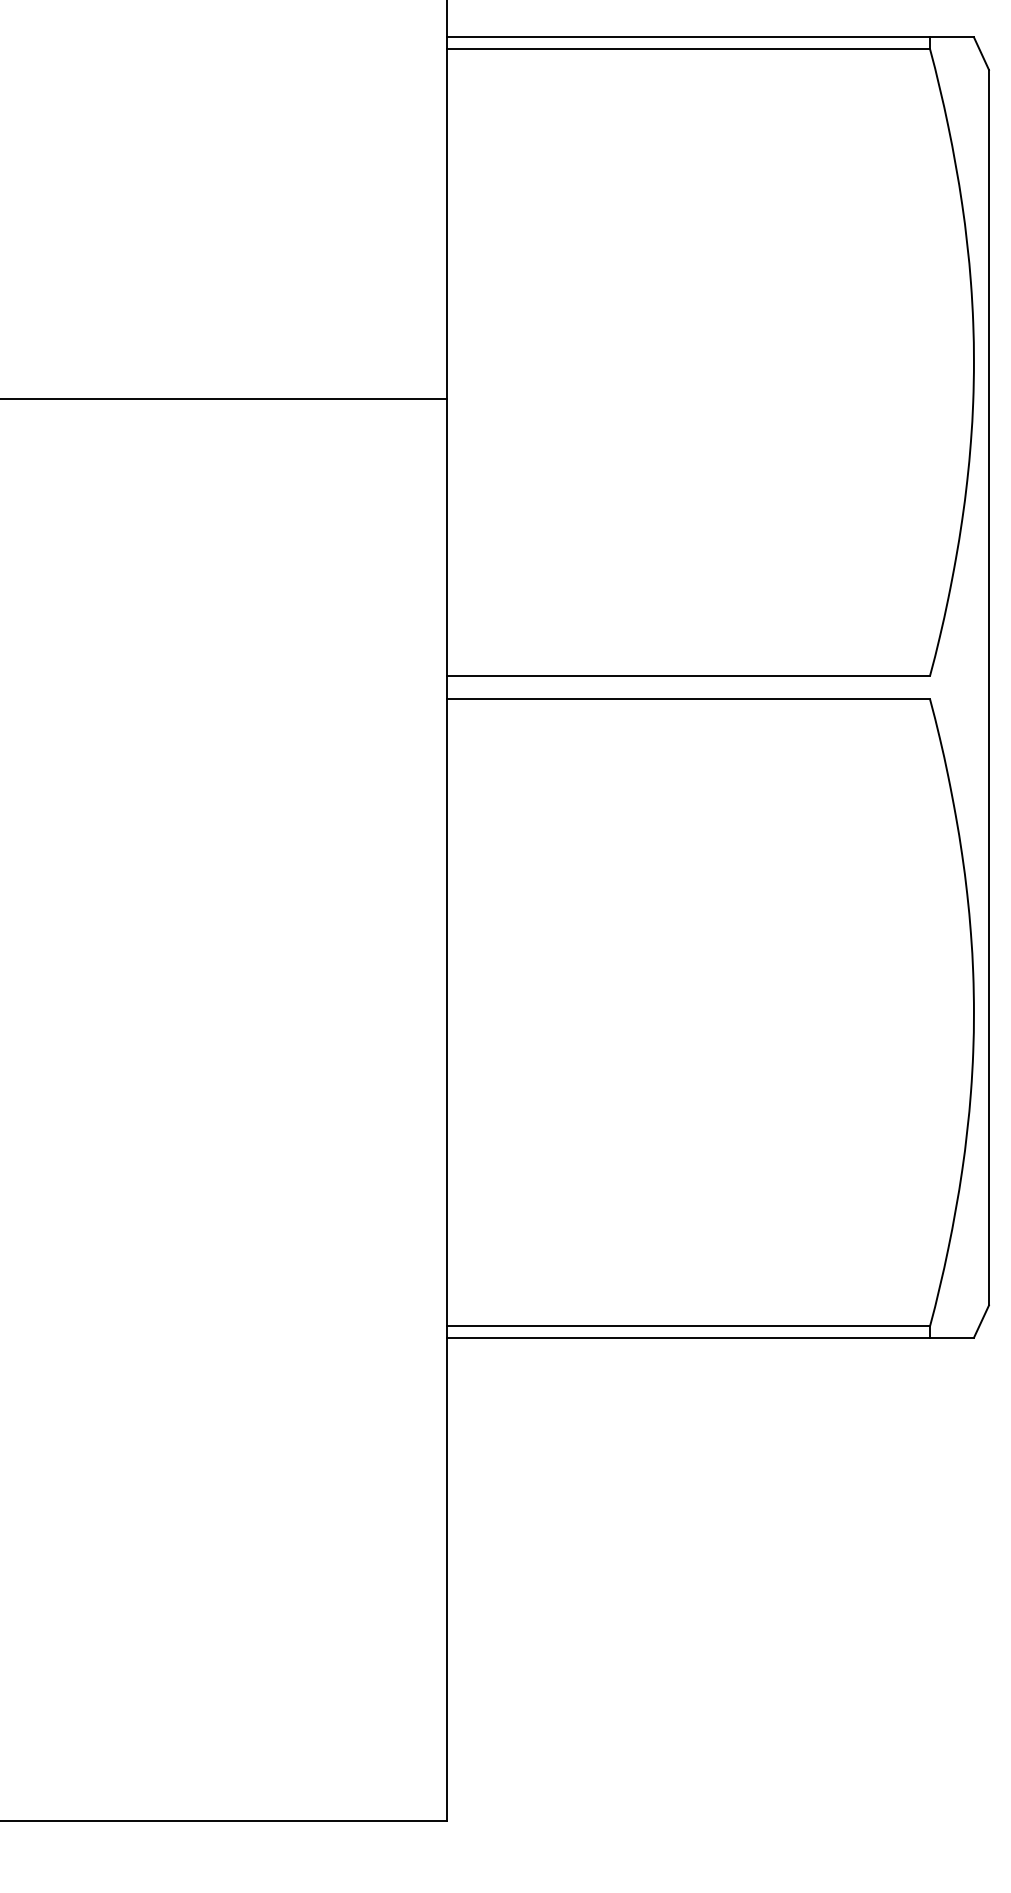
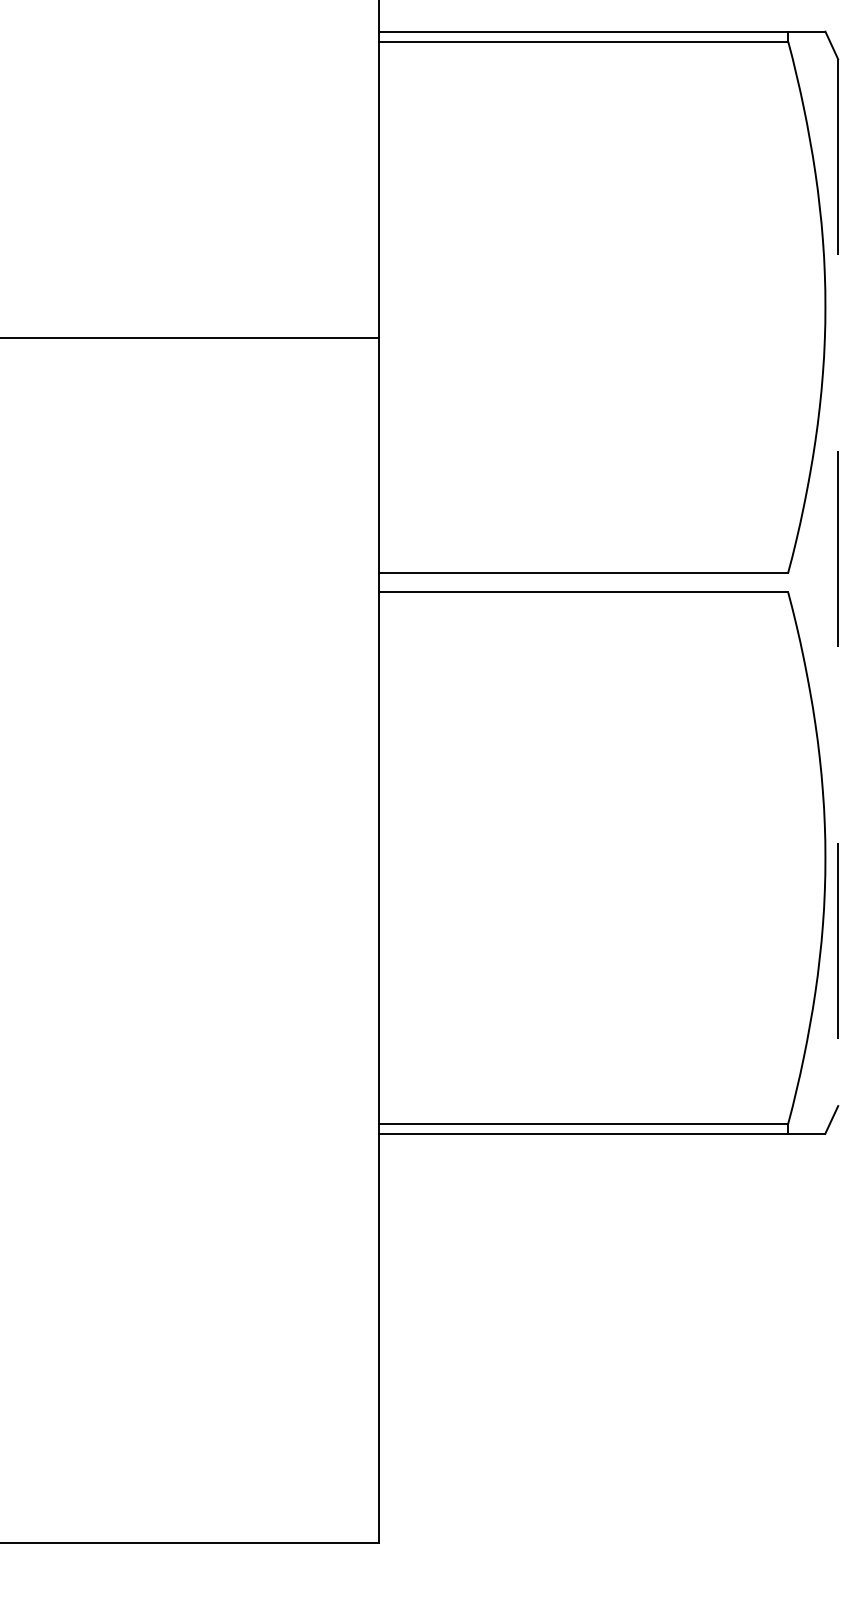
line: (988, 687) -> (837, 582), solid -> dashed

